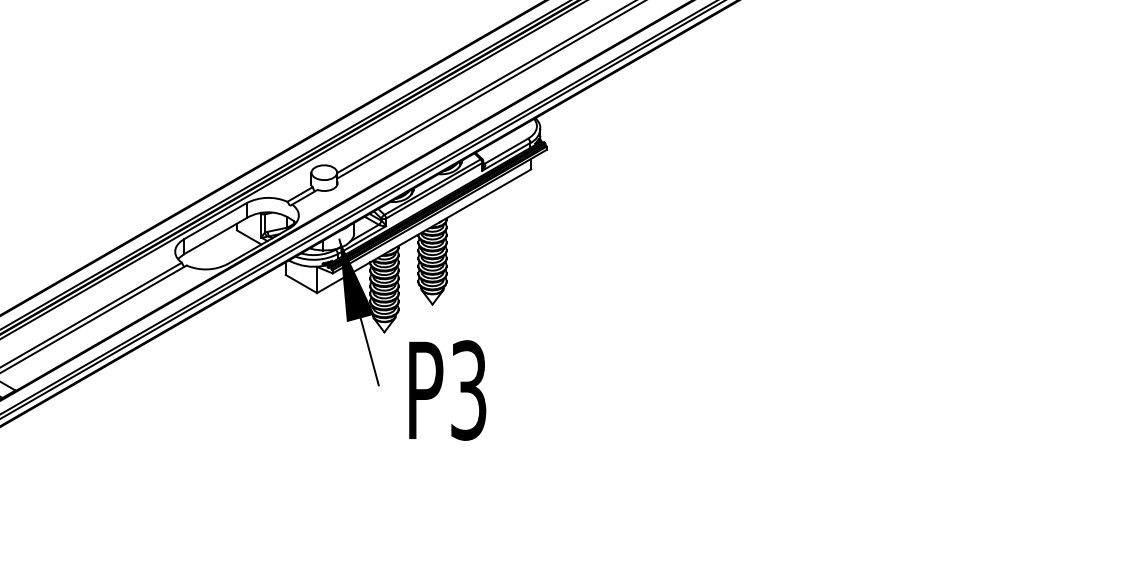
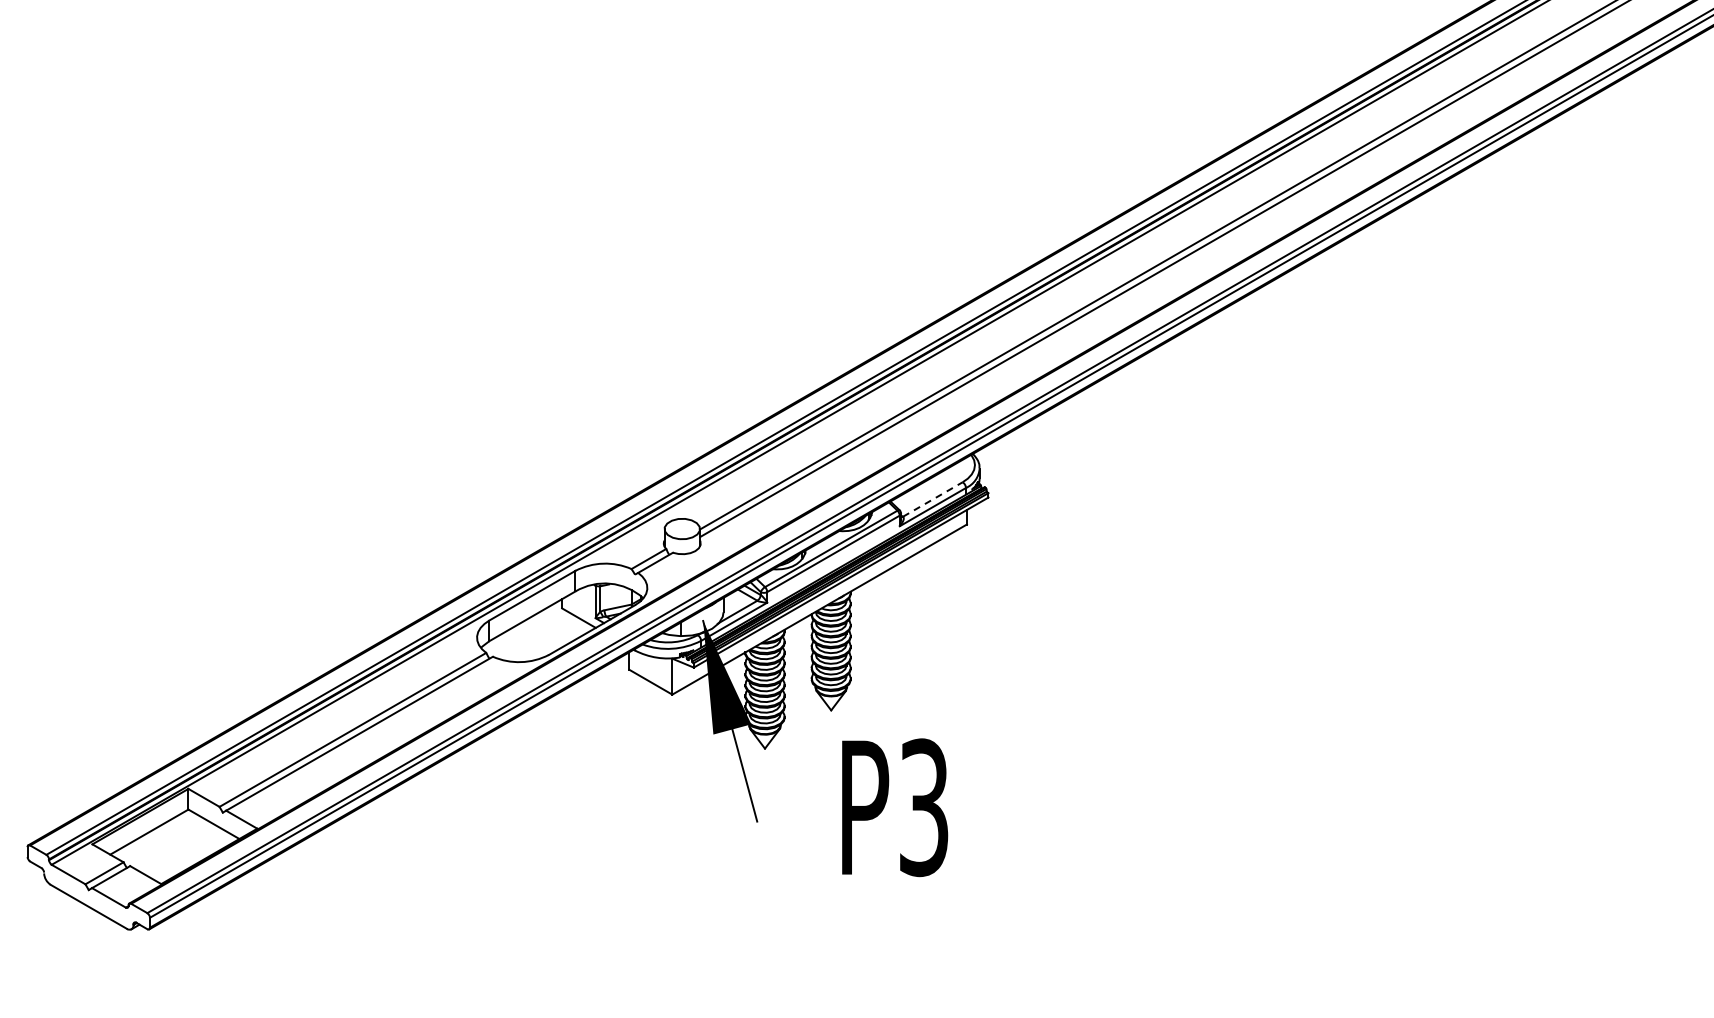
line: (506, 151) -> (933, 499), solid -> dashed
text: (448, 390) -> (895, 807), moved

